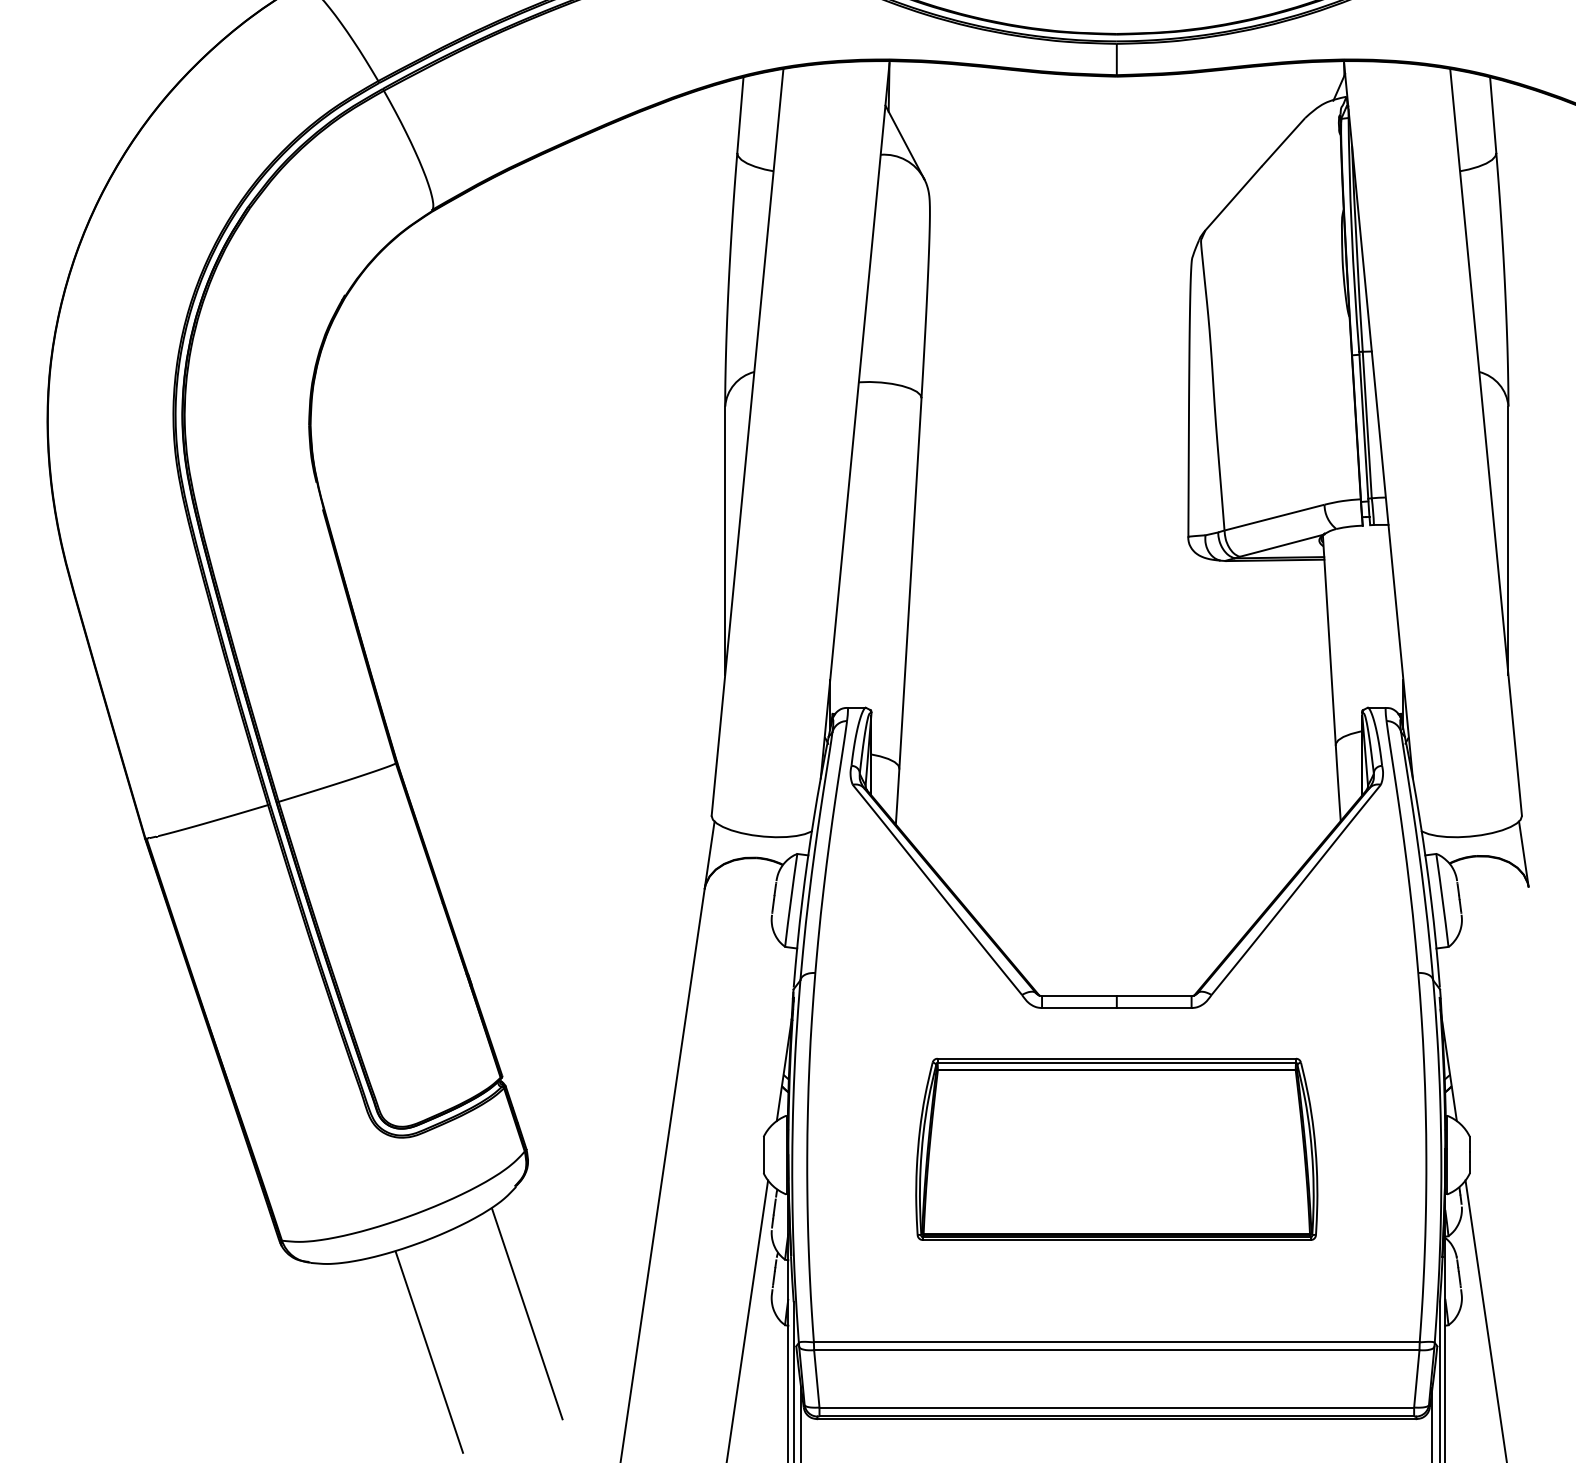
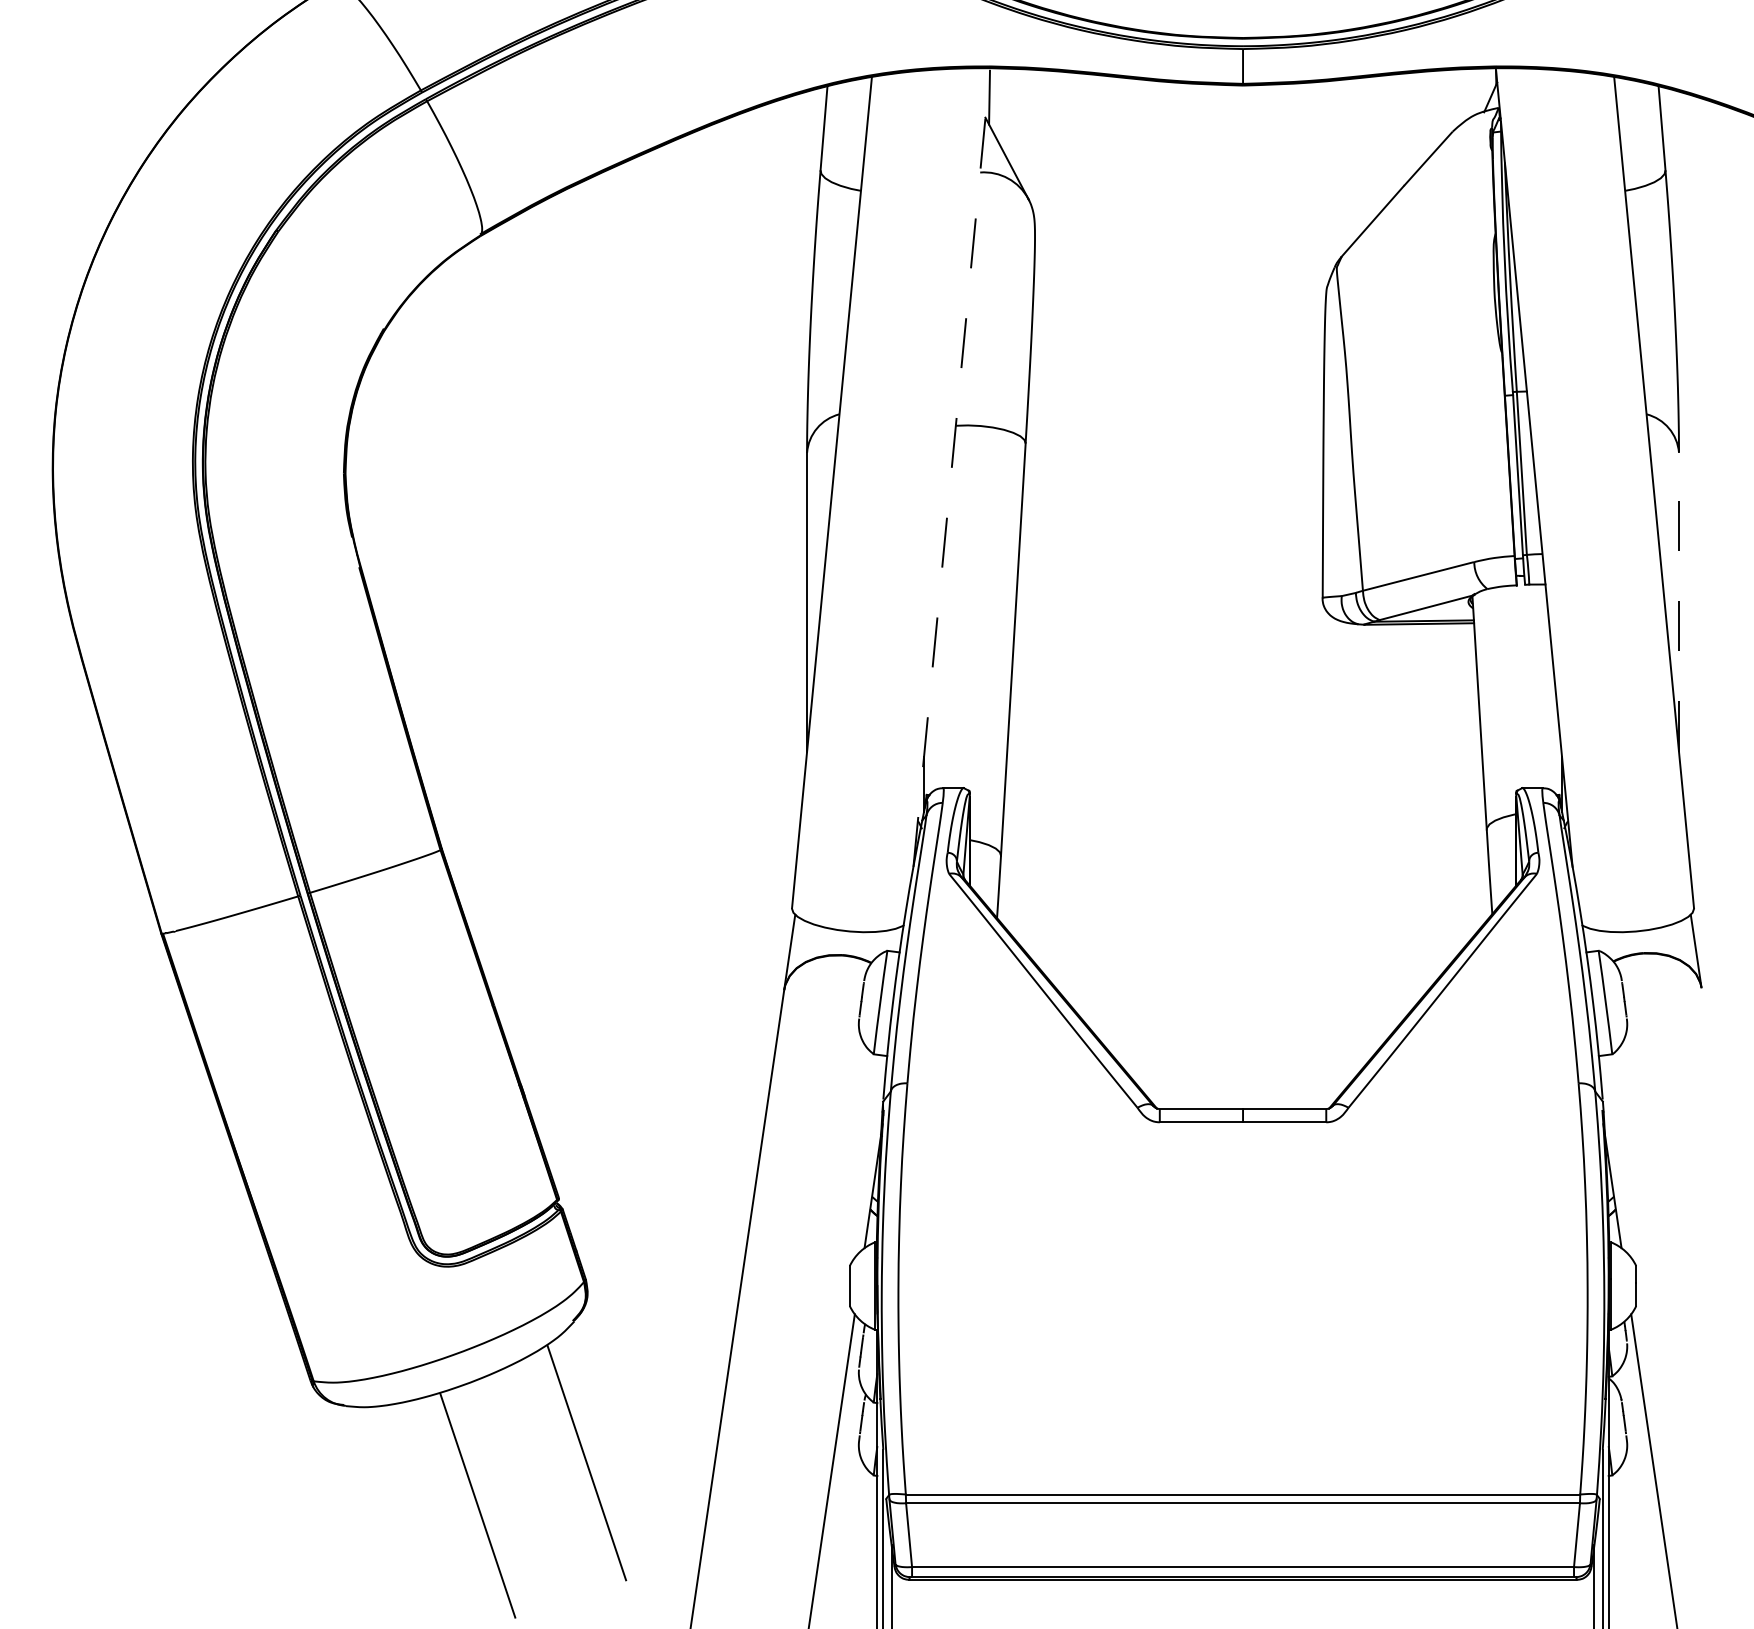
line: (855, 419) -> (952, 467), solid -> dashed
line: (1508, 540) -> (1679, 601), solid -> dashed
part: (1116, 1148) -> (1242, 1278), removed

